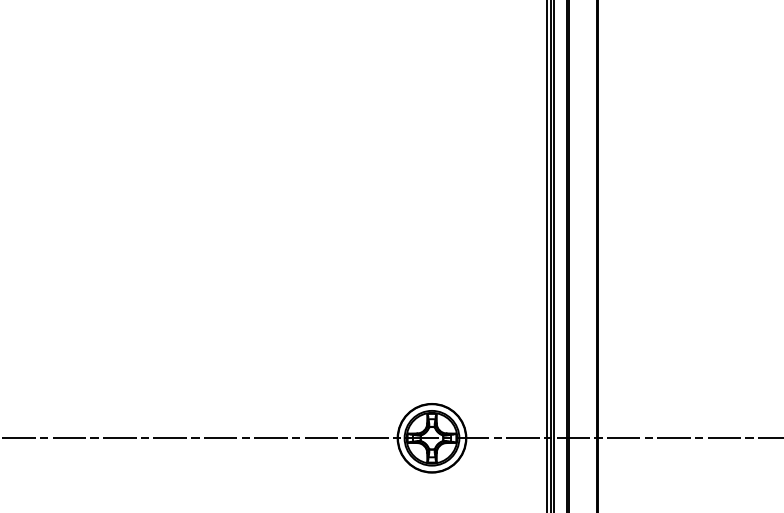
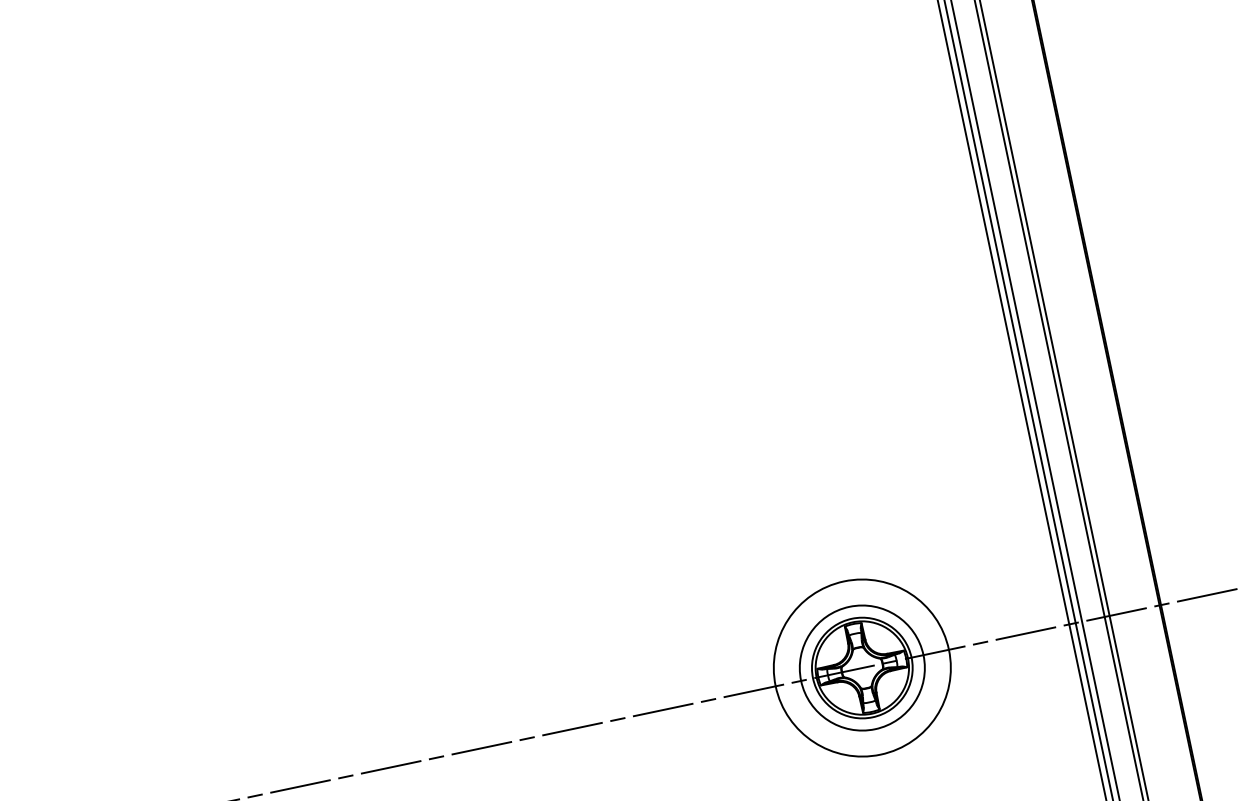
circle: (431, 437) -> (861, 666), size x1.4

